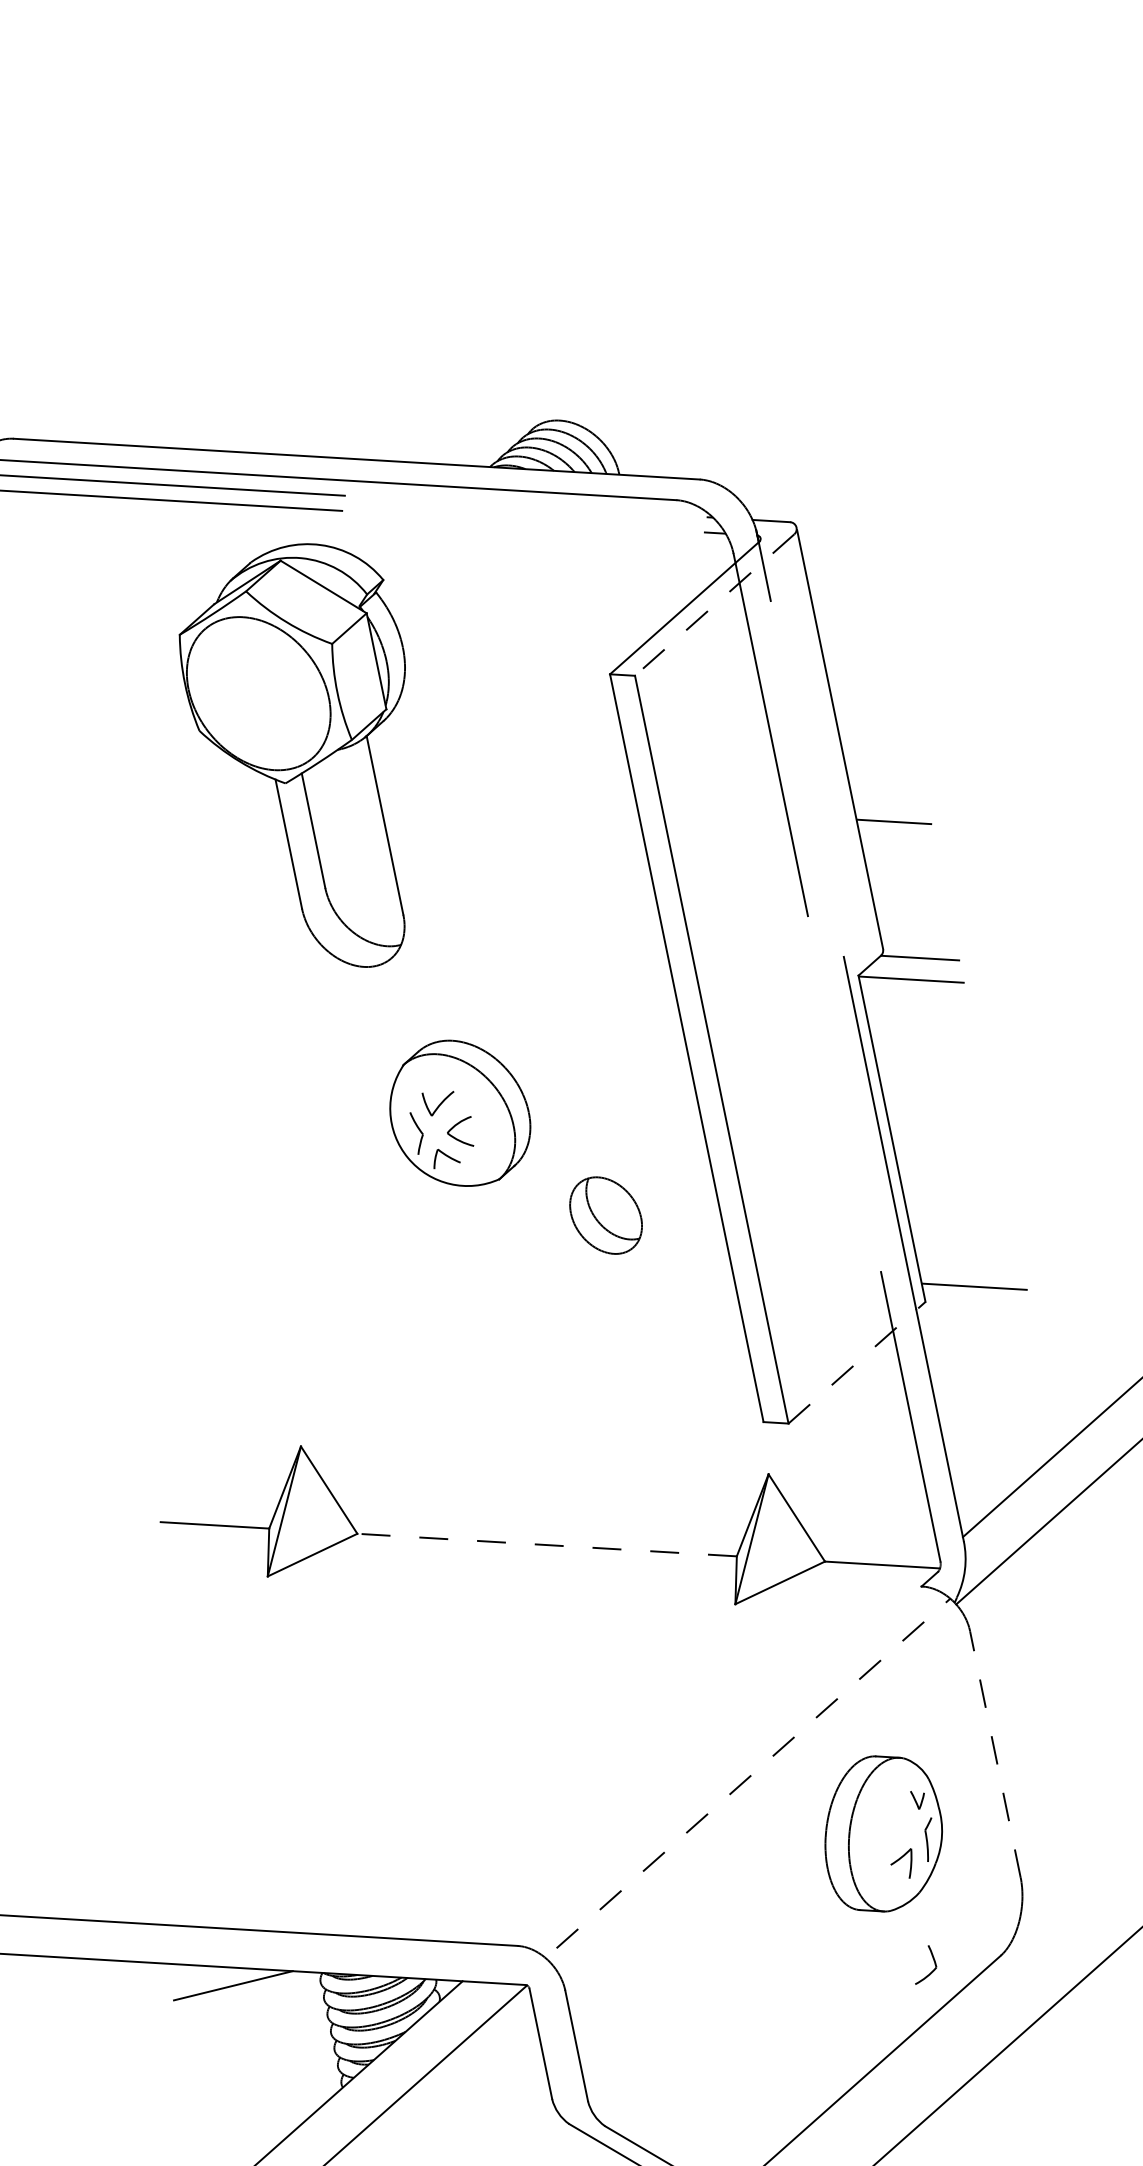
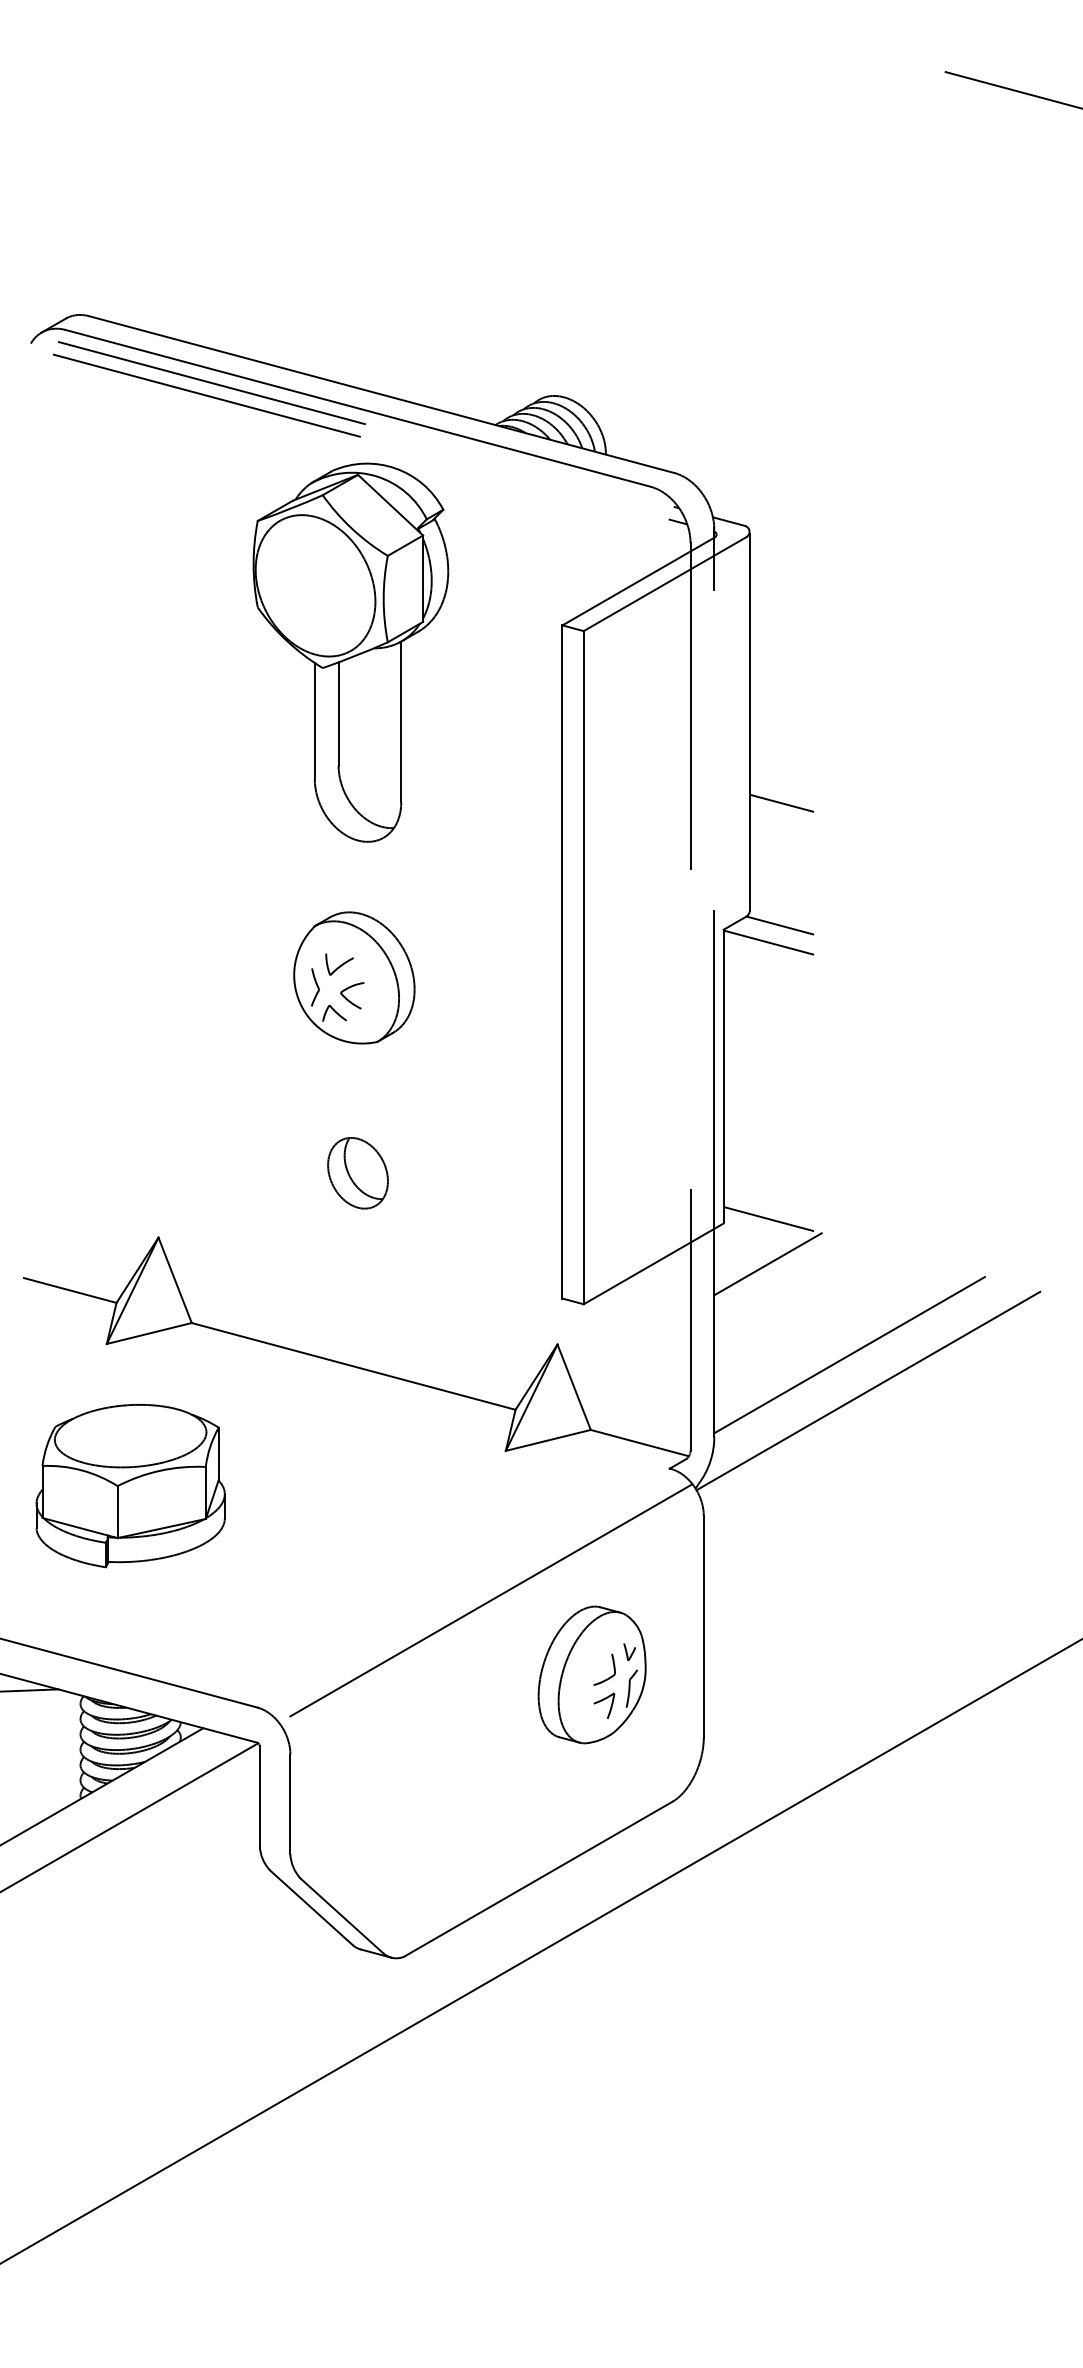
line: (715, 605) -> (665, 584), dashed -> solid
part: (312, 759) -> (350, 652), moved
part: (605, 1215) -> (357, 1173), moved
line: (983, 1337) -> (767, 1264), added
line: (856, 1362) -> (653, 1263), dashed -> solid
line: (546, 1545) -> (353, 1366), dashed -> solid
part: (326, 1729) -> (130, 1486), added
line: (995, 1754) -> (703, 1626), dashed -> solid
line: (753, 1773) -> (491, 1600), dashed -> solid
part: (929, 1972) -> (608, 1677), moved

